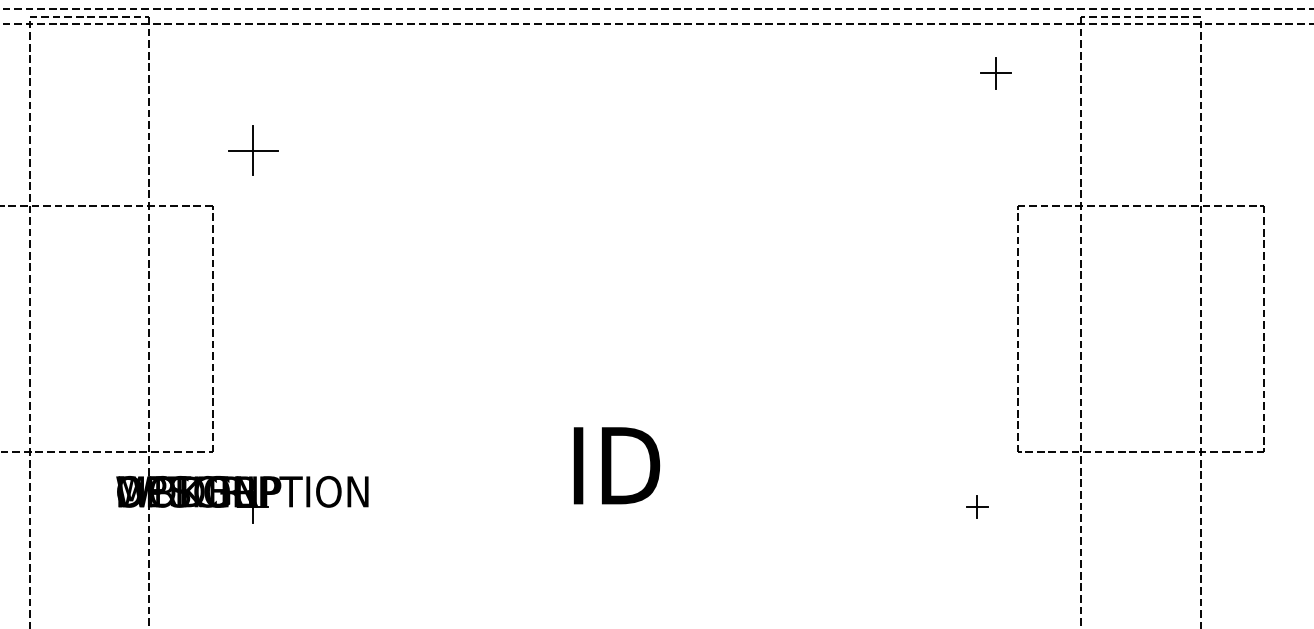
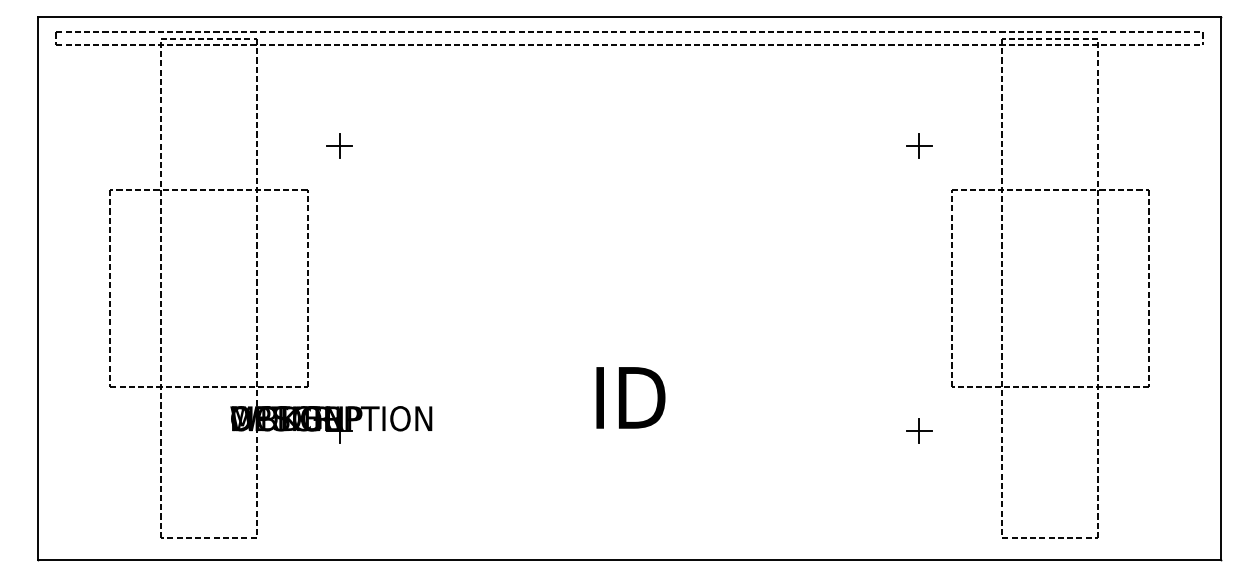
part: (996, 72) -> (919, 145), moved
part: (252, 150) -> (339, 145), size x0.62
part: (977, 506) -> (919, 430), size x1.43

